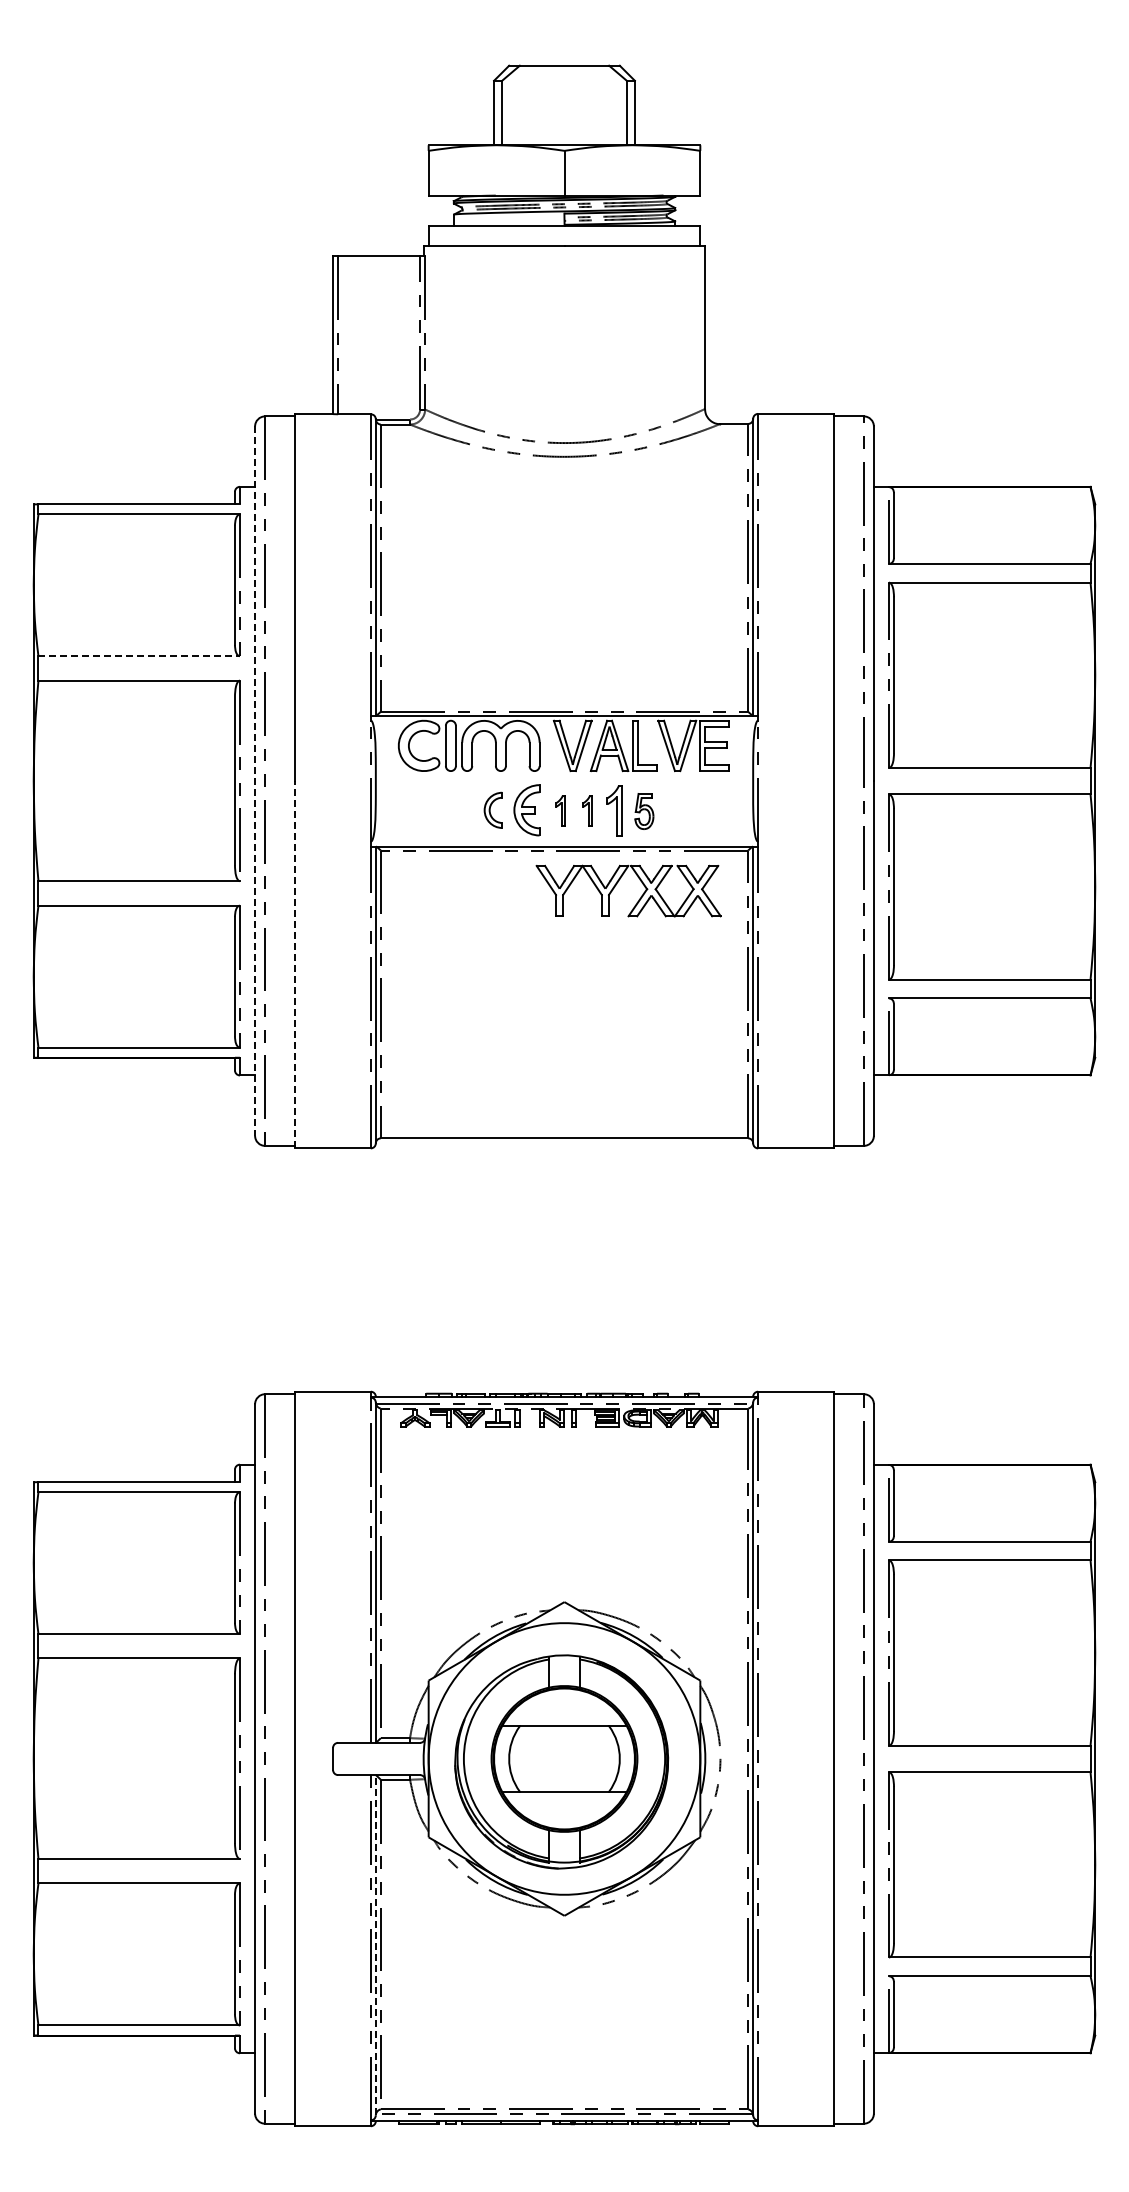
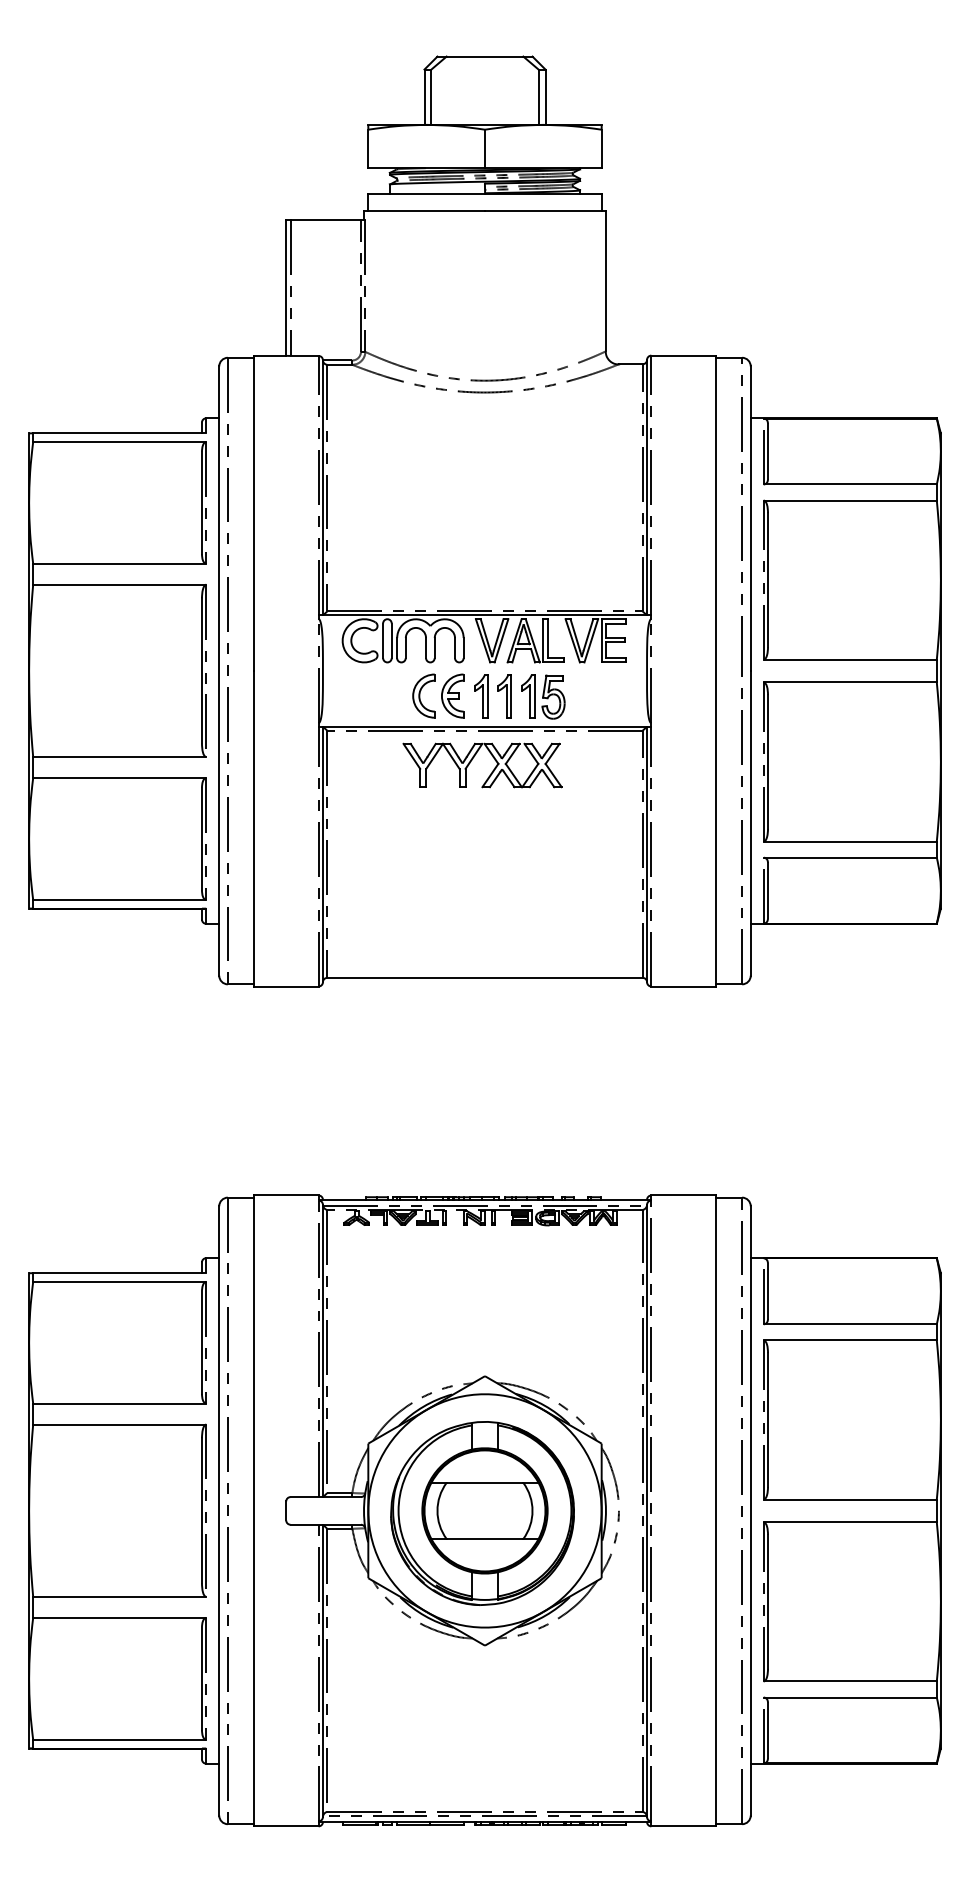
line: (139, 656) -> (119, 564), dashed -> solid
line: (255, 781) -> (219, 671), dashed -> solid
part: (493, 810) -> (424, 696), size x1.43
part: (560, 810) -> (481, 696), size x1.67
part: (587, 810) -> (504, 696), size x1.67
part: (644, 811) -> (553, 697), size x1.43
part: (617, 884) -> (472, 759), moved
line: (295, 964) -> (253, 828), dashed -> solid
line: (375, 1944) -> (322, 1670), dashed -> solid

